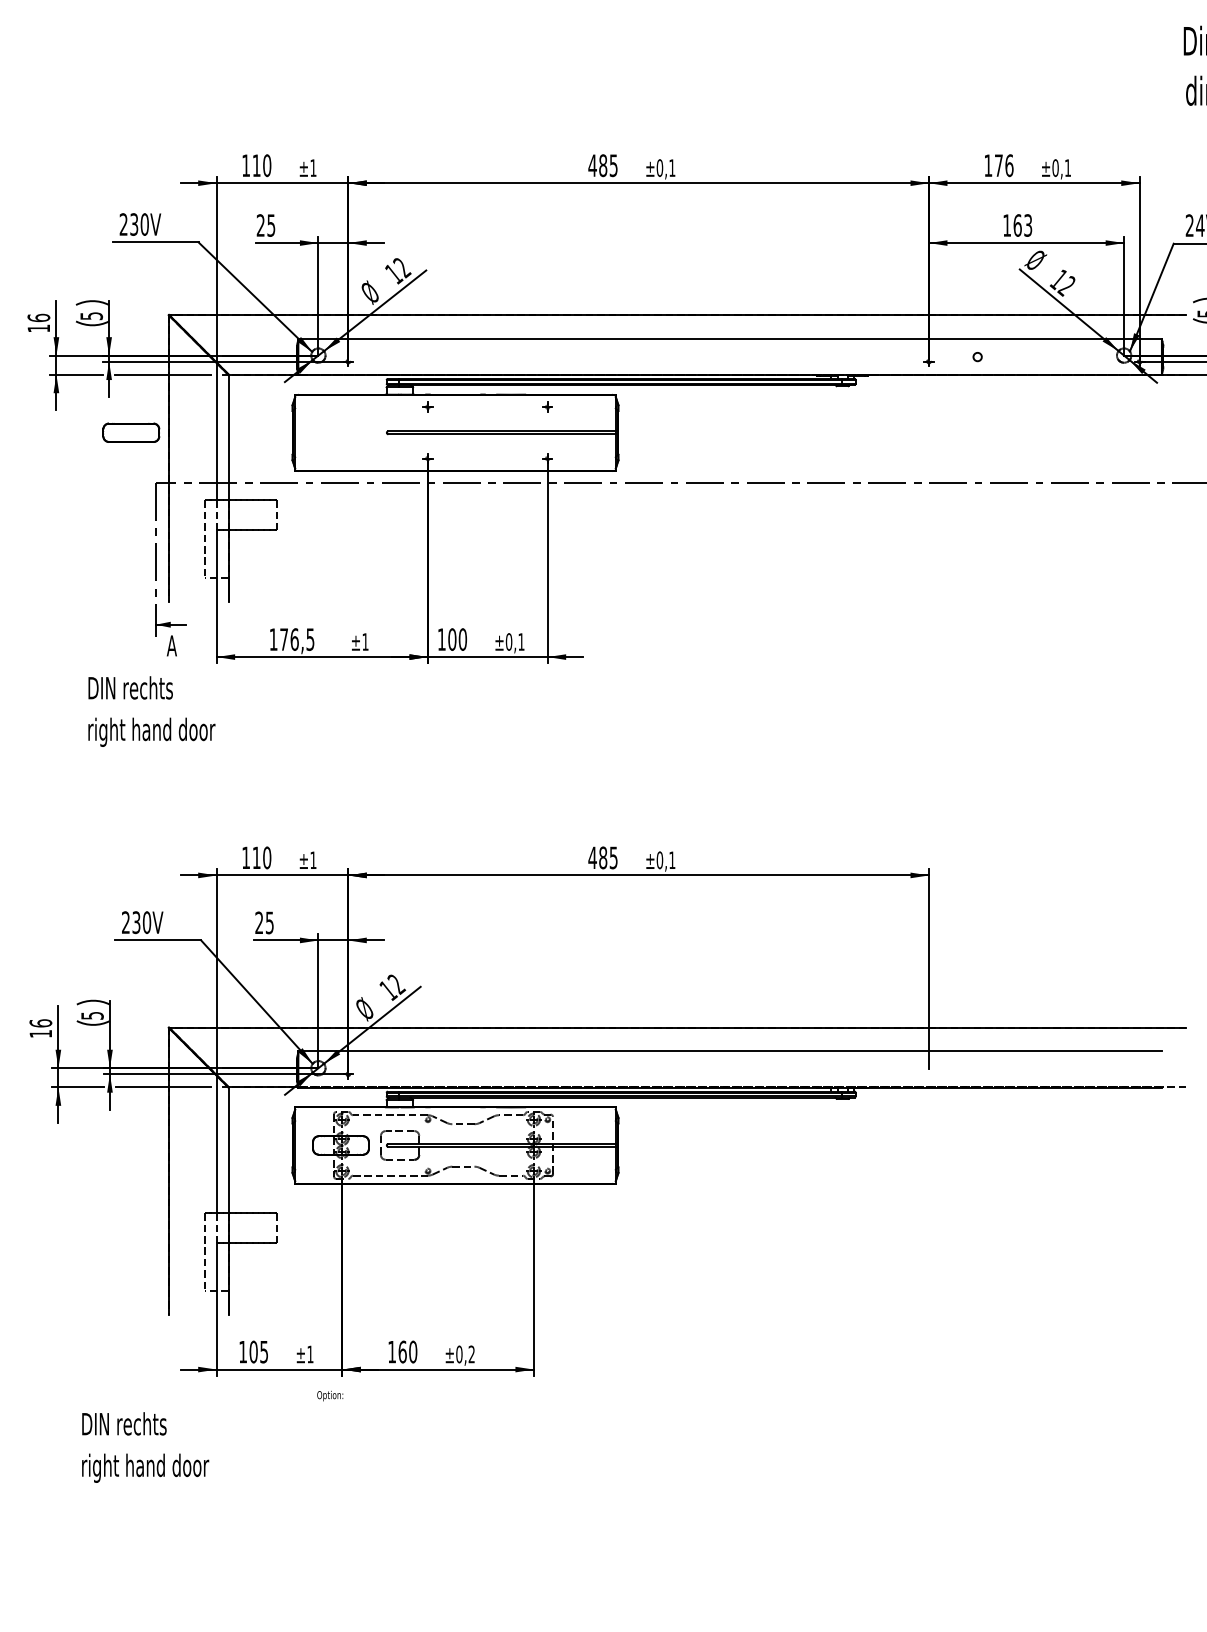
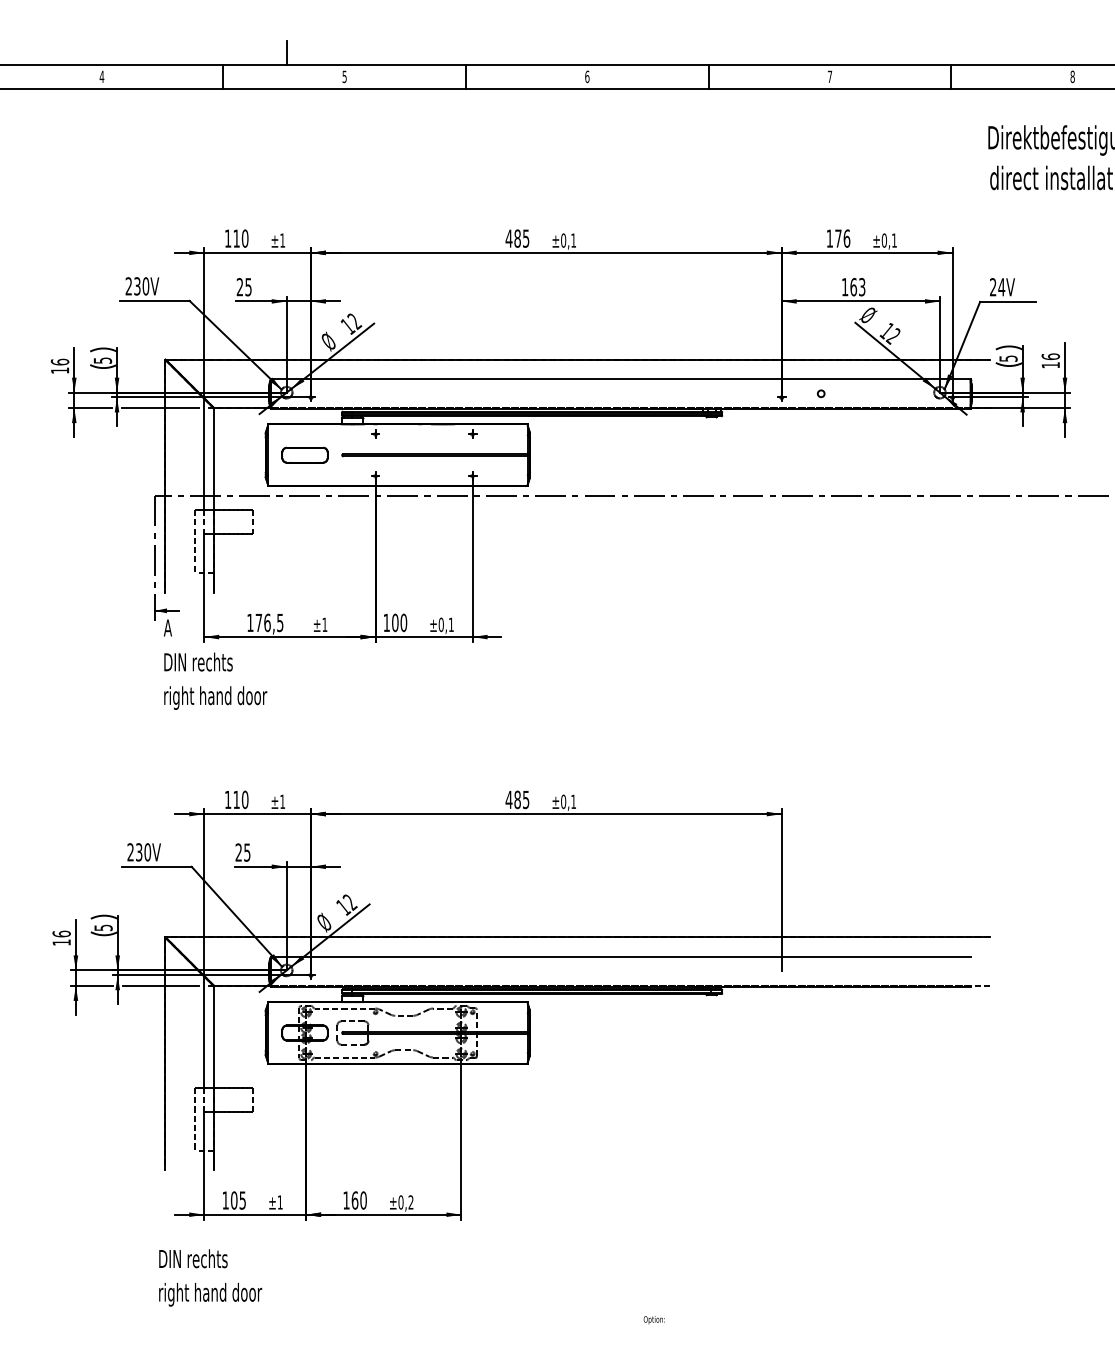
part: (130, 431) -> (304, 454), moved
text: (151, 710) -> (215, 680), moved
text: (329, 1396) -> (653, 1320), moved
text: (145, 1446) -> (210, 1277), moved

